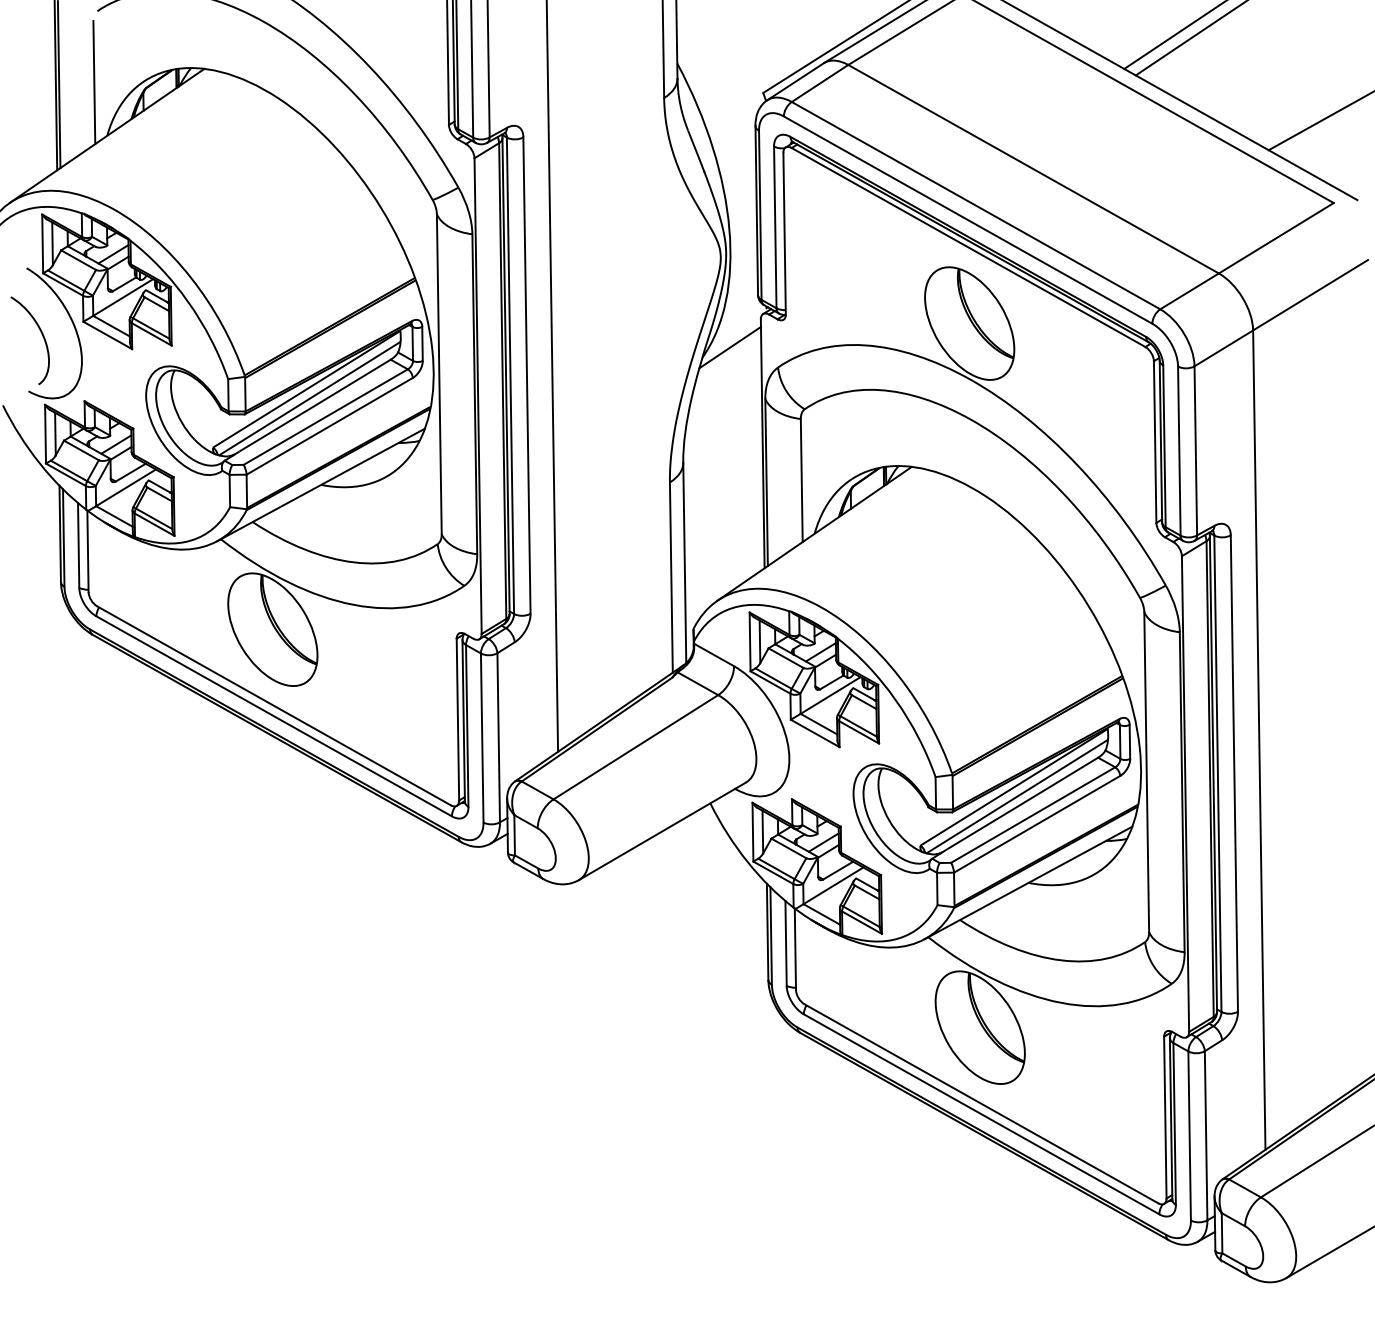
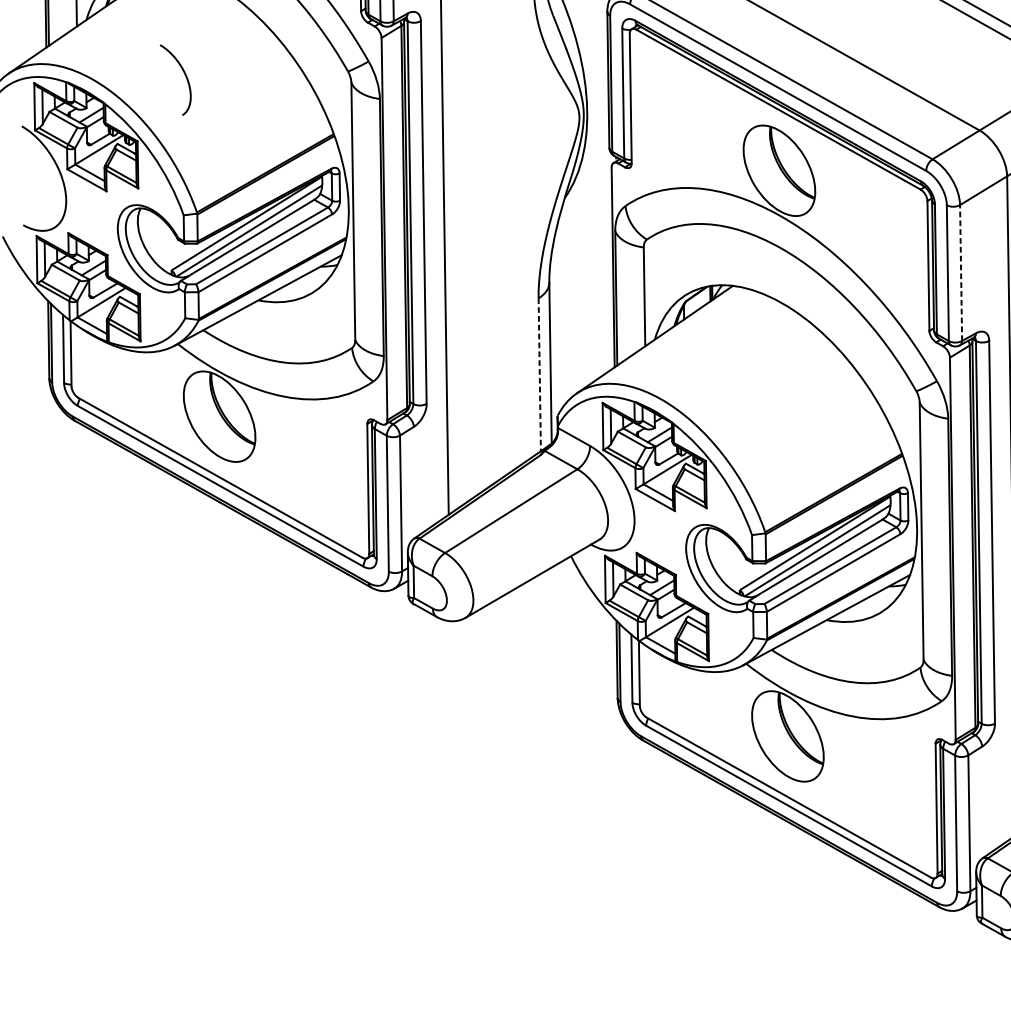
curve: (41, 334) -> (184, 75), moved
line: (729, 347) -> (586, 189), removed
line: (1195, 450) -> (960, 272), solid -> dashed
line: (671, 578) -> (539, 375), solid -> dashed

